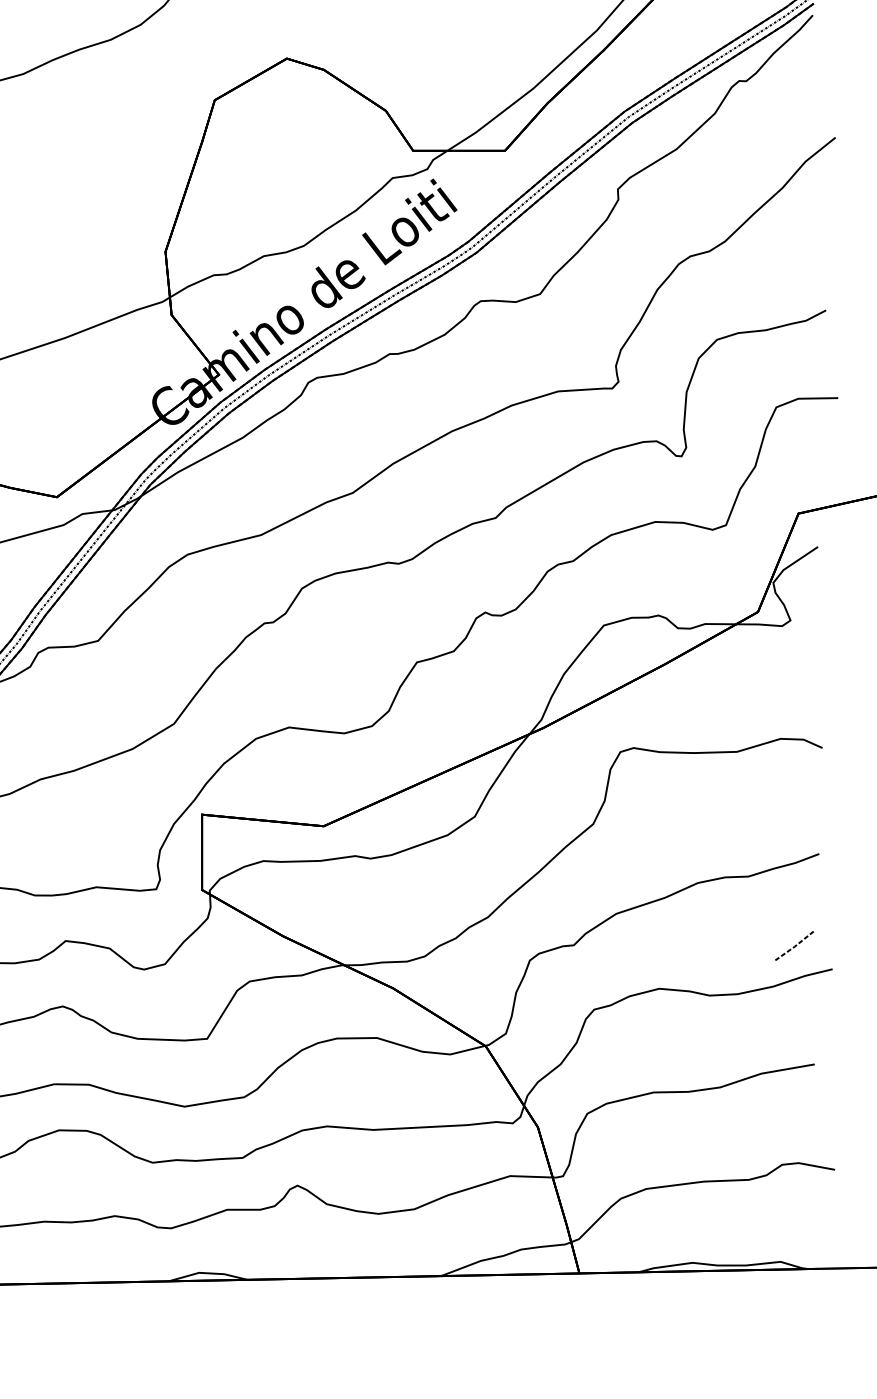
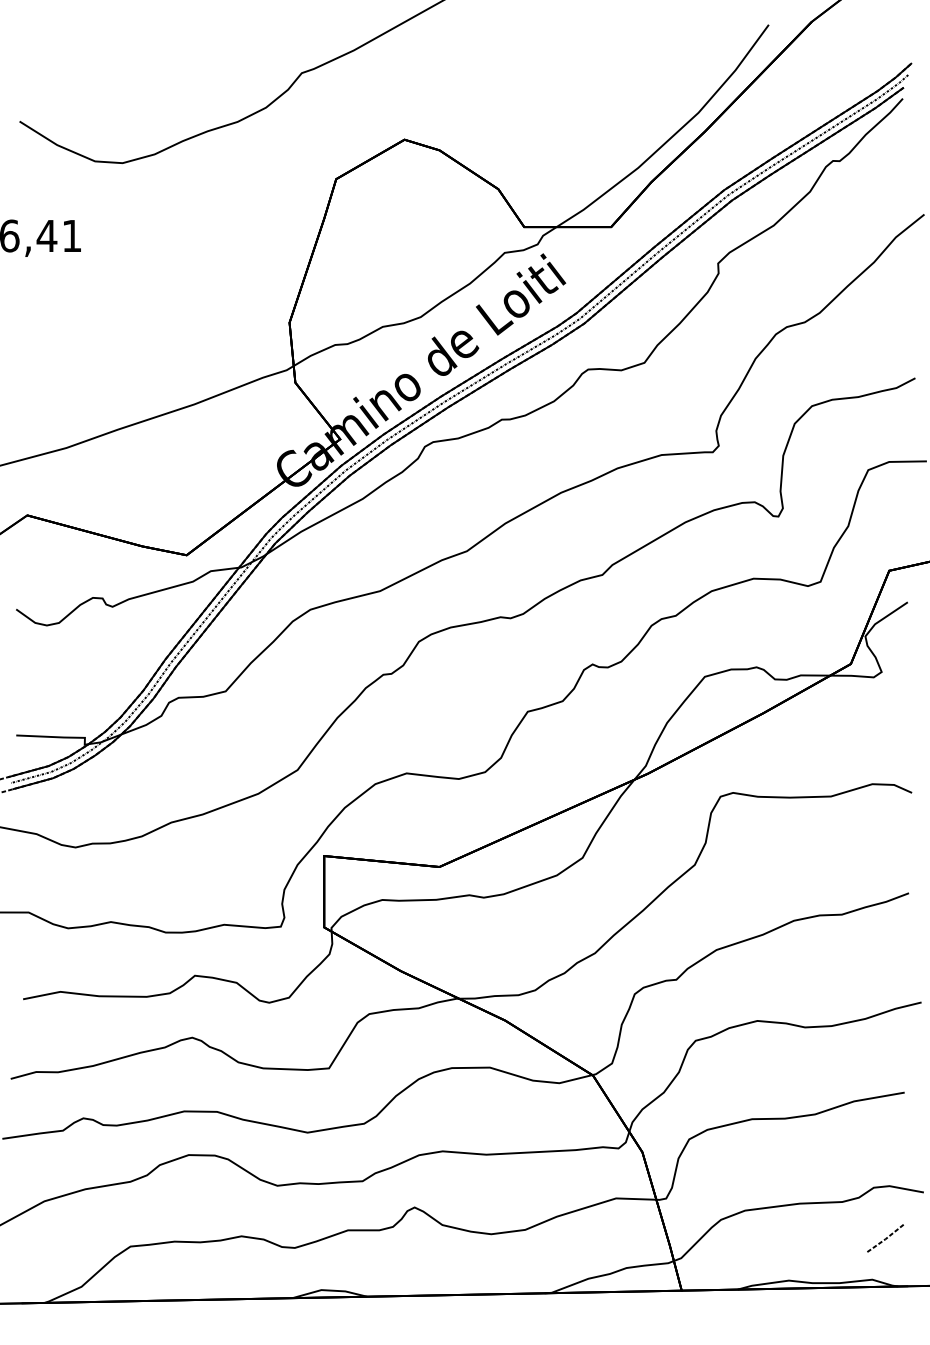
line: (794, 946) -> (885, 1238), moved

